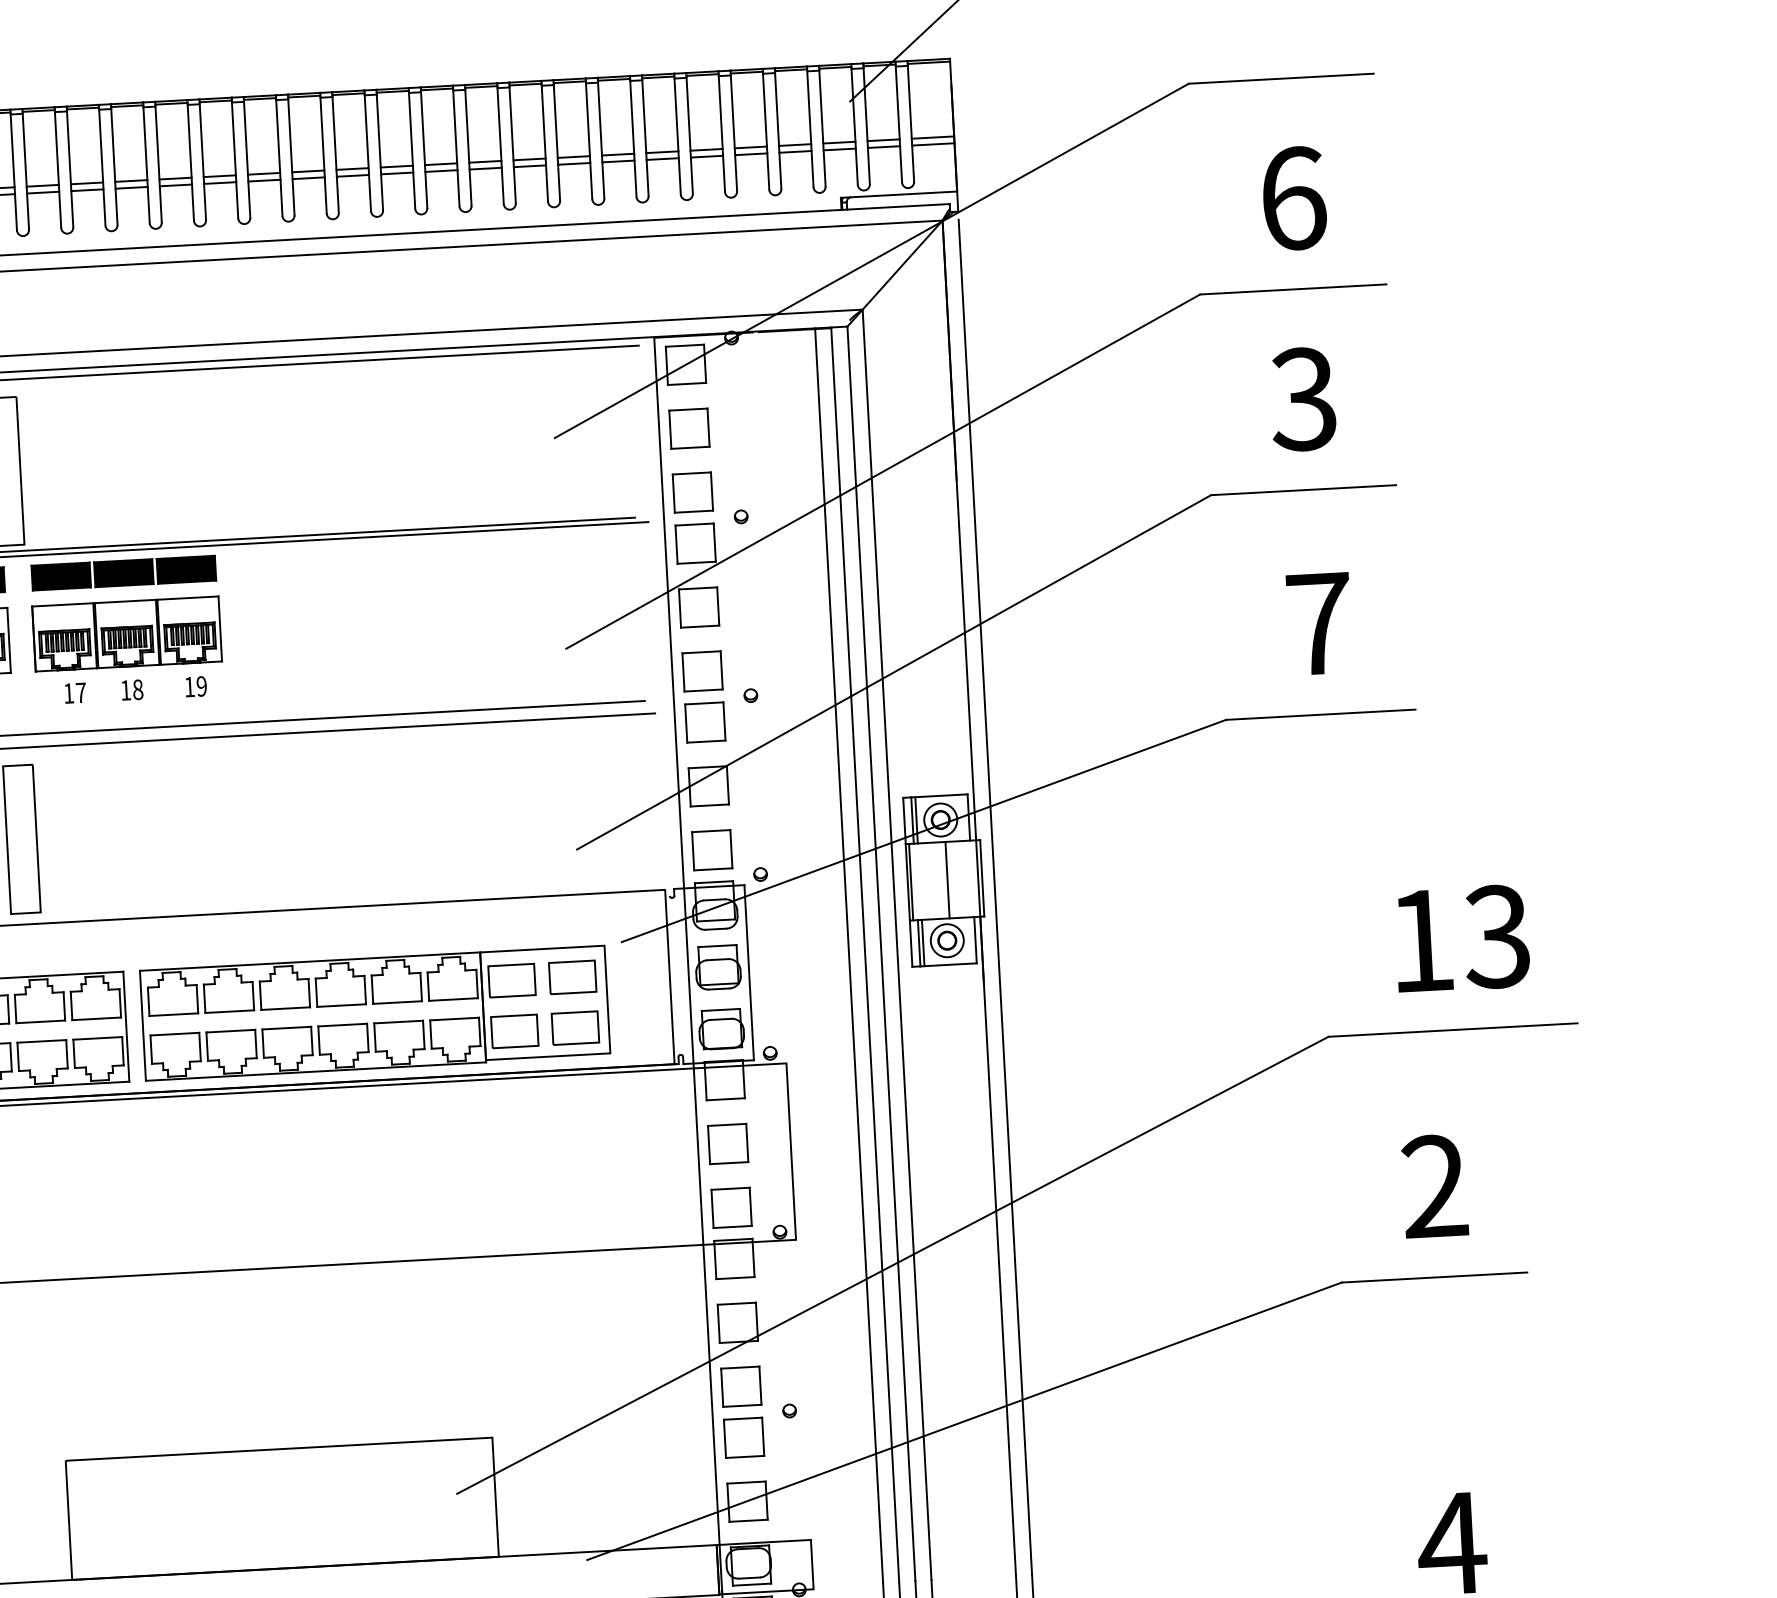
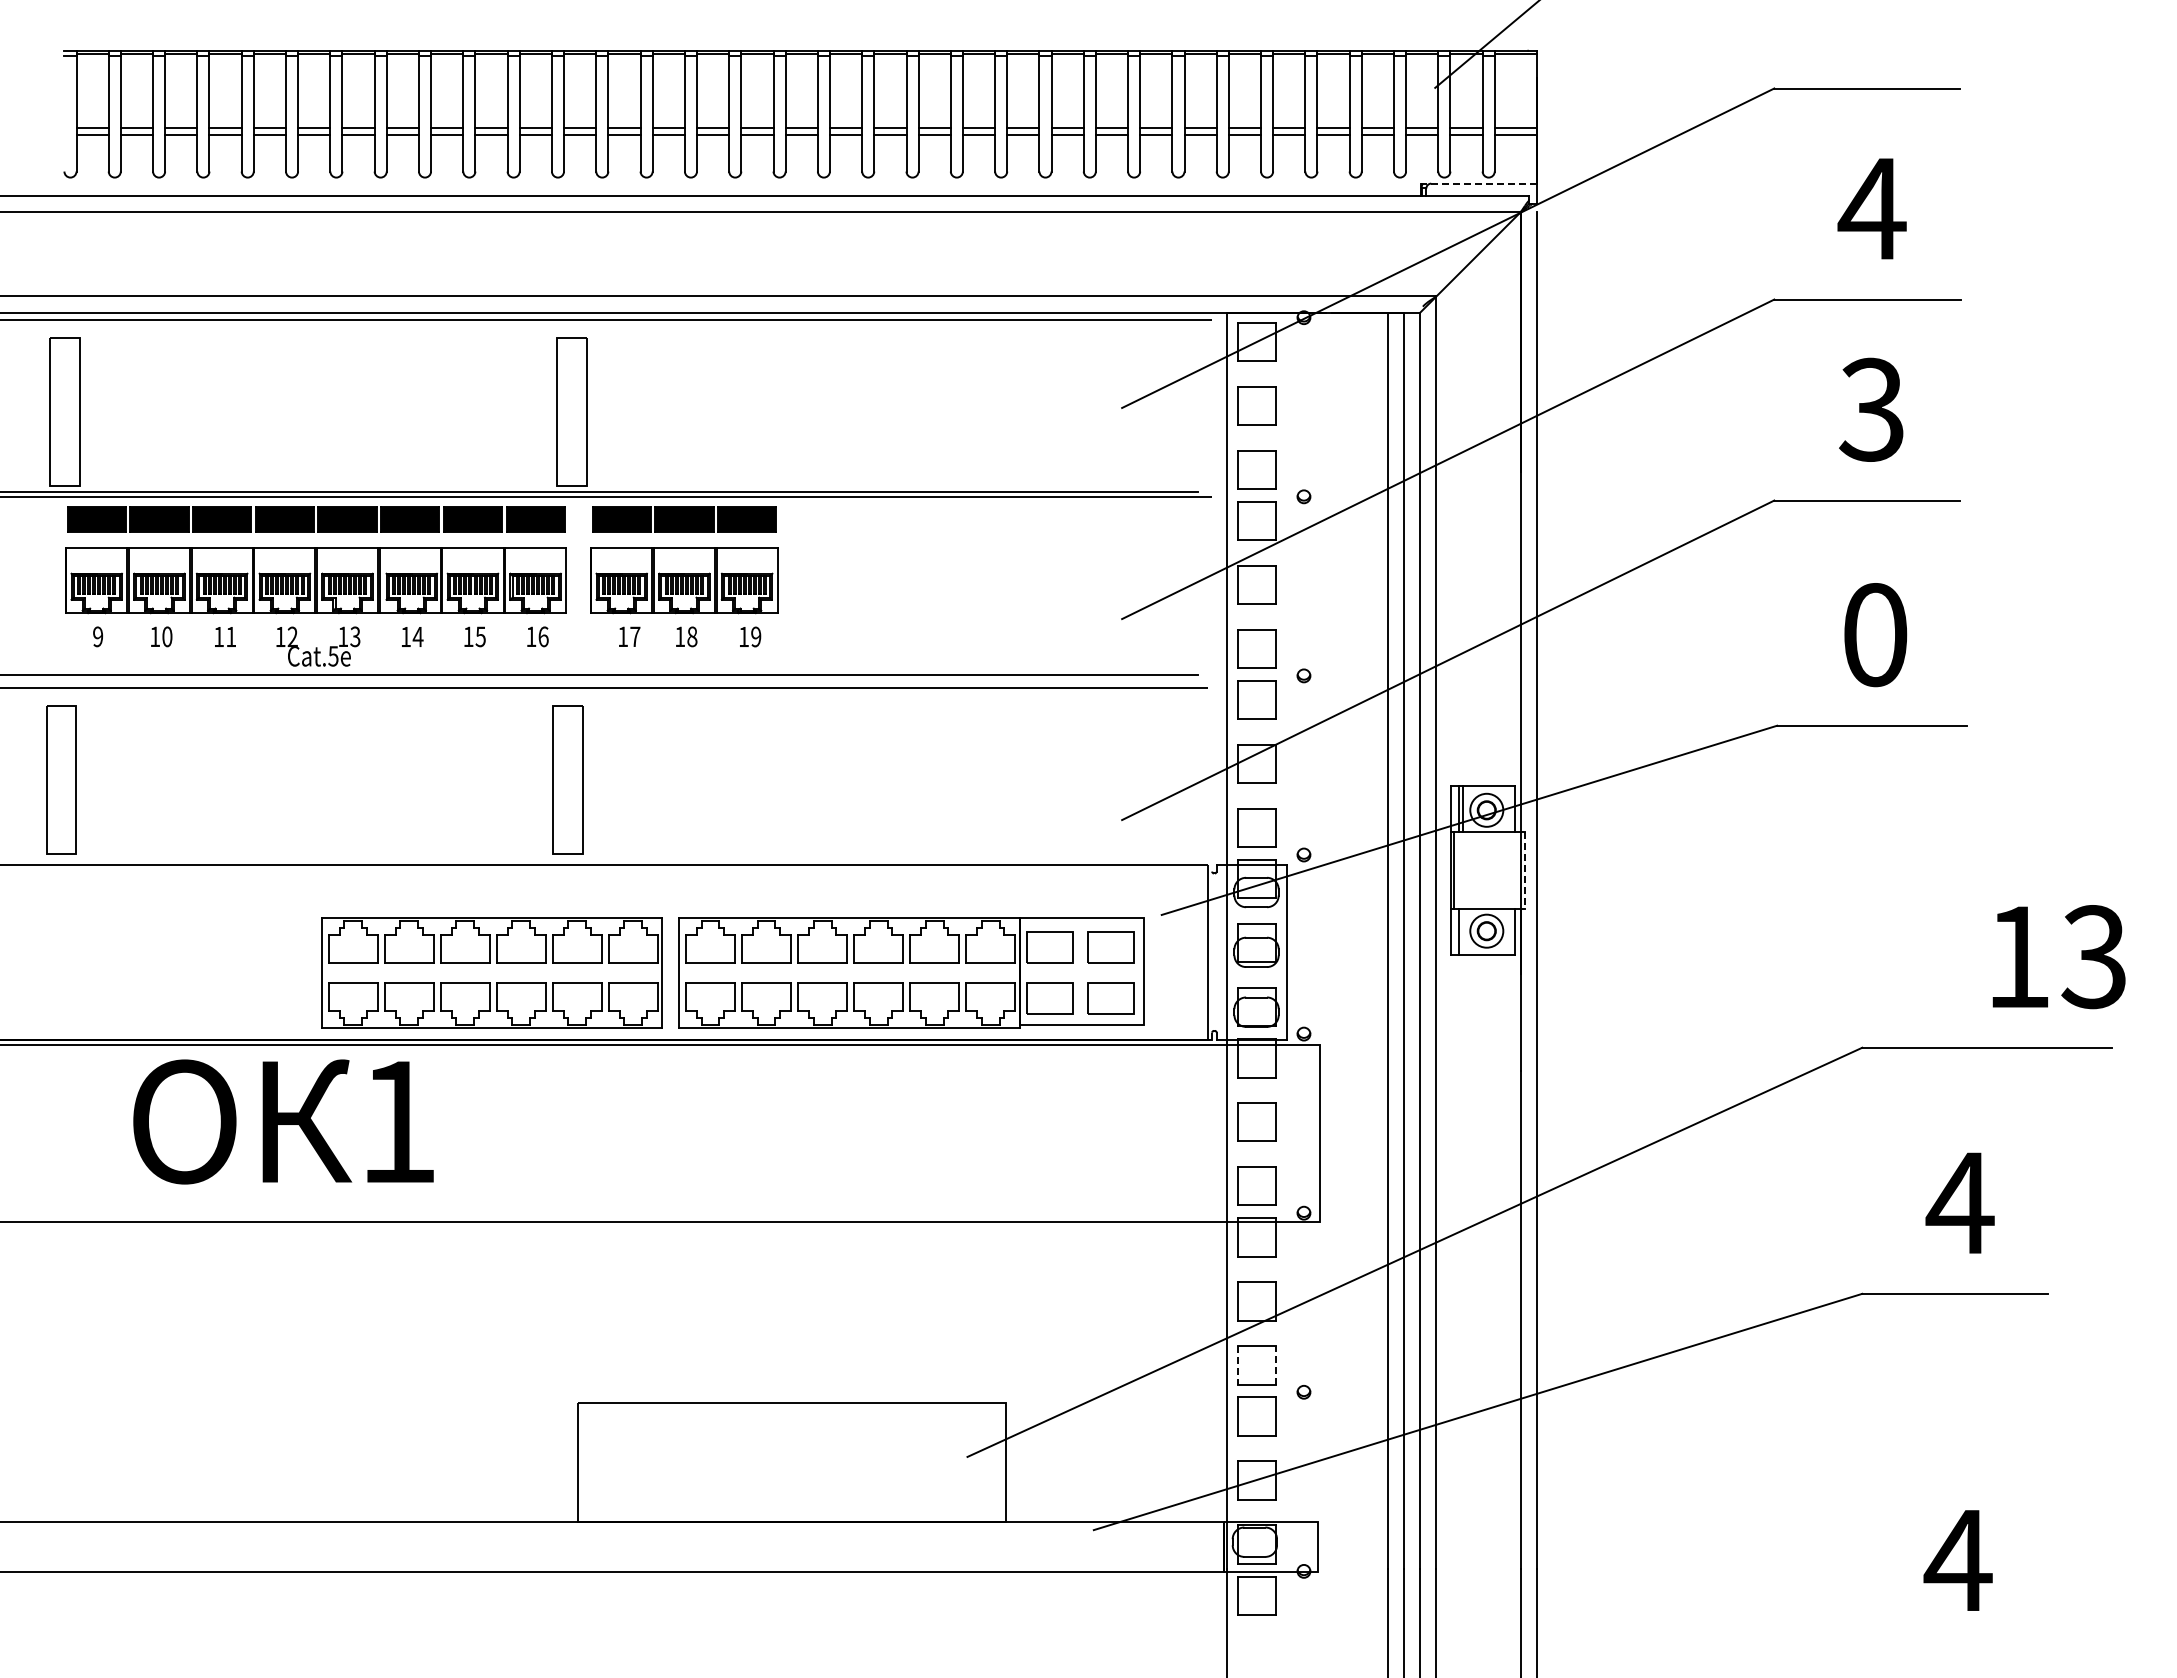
line: (898, 194) -> (1478, 183), solid -> dashed
text: (1292, 198) -> (1871, 208), 6 -> 4
text: (1319, 624) -> (1875, 635), 7 -> 0
line: (947, 879) -> (1490, 870), removed
line: (982, 879) -> (1525, 871), solid -> dashed
text: (1461, 939) -> (2058, 957), moved
line: (923, 943) -> (1462, 932), removed
text: (1433, 1186) -> (1959, 1202), 2 -> 4
line: (760, 1384) -> (1276, 1364), solid -> dashed
line: (721, 1387) -> (1237, 1365), solid -> dashed

